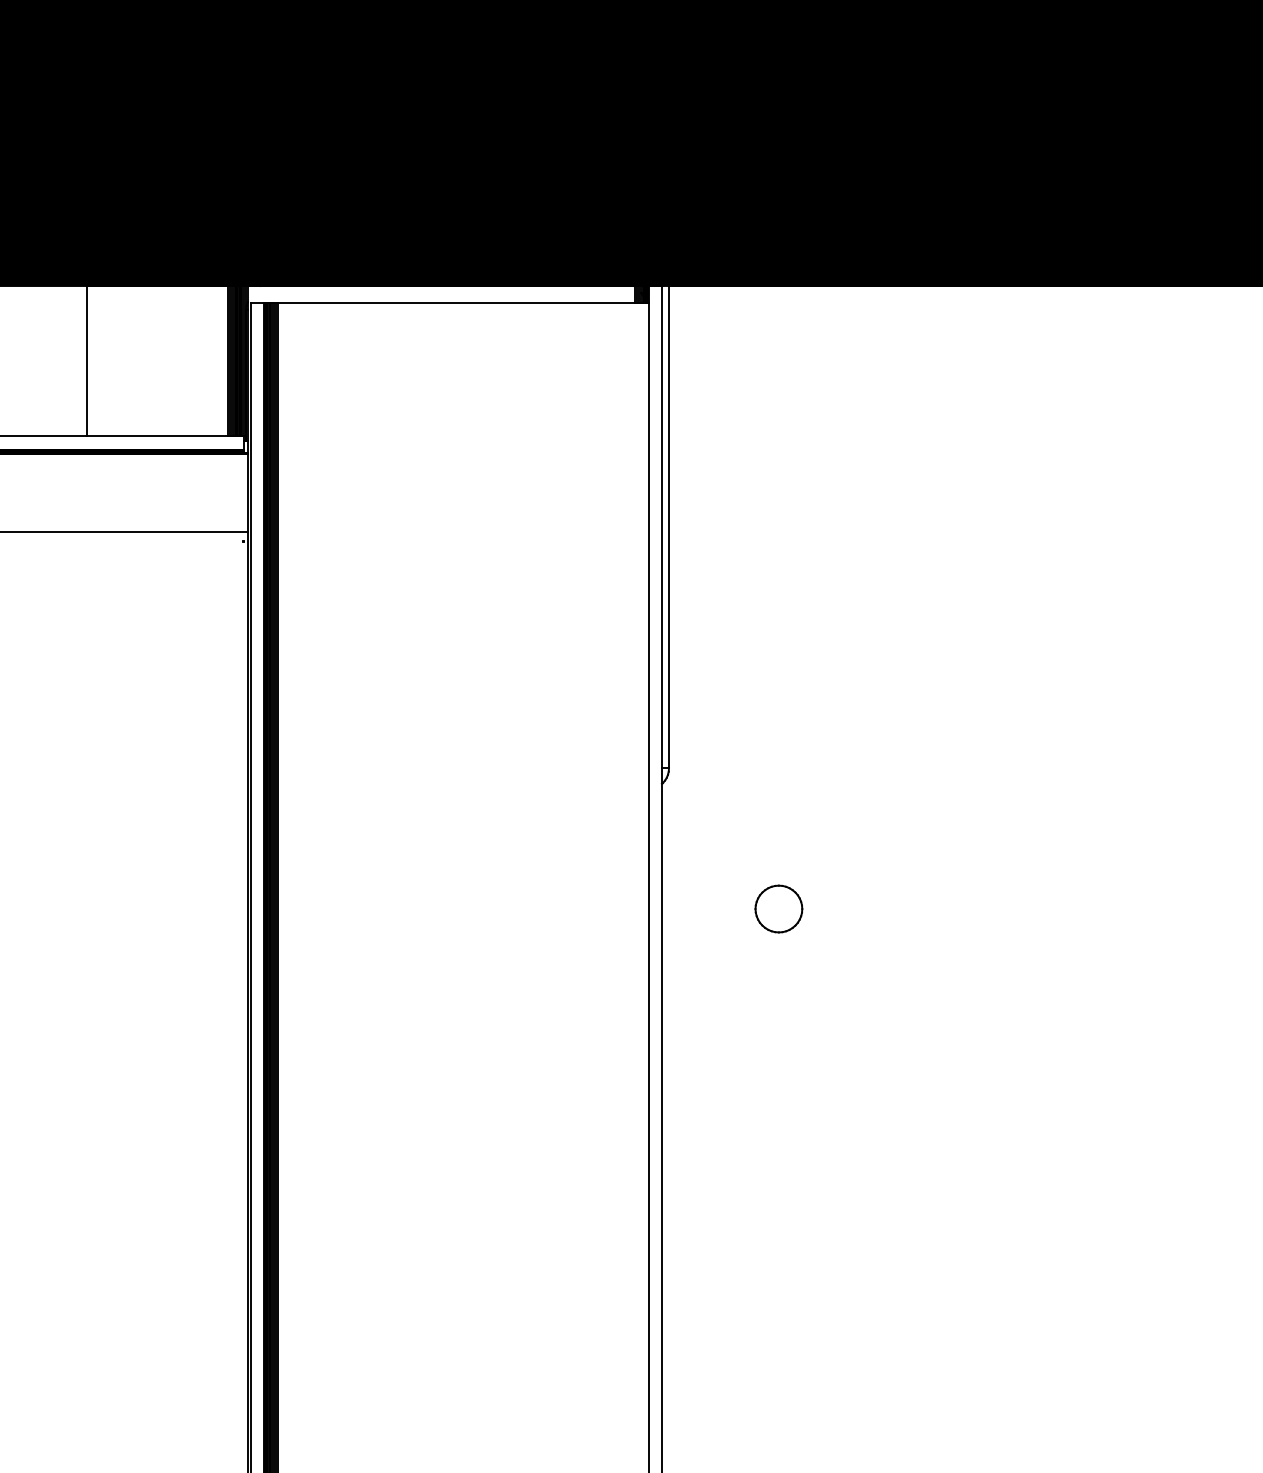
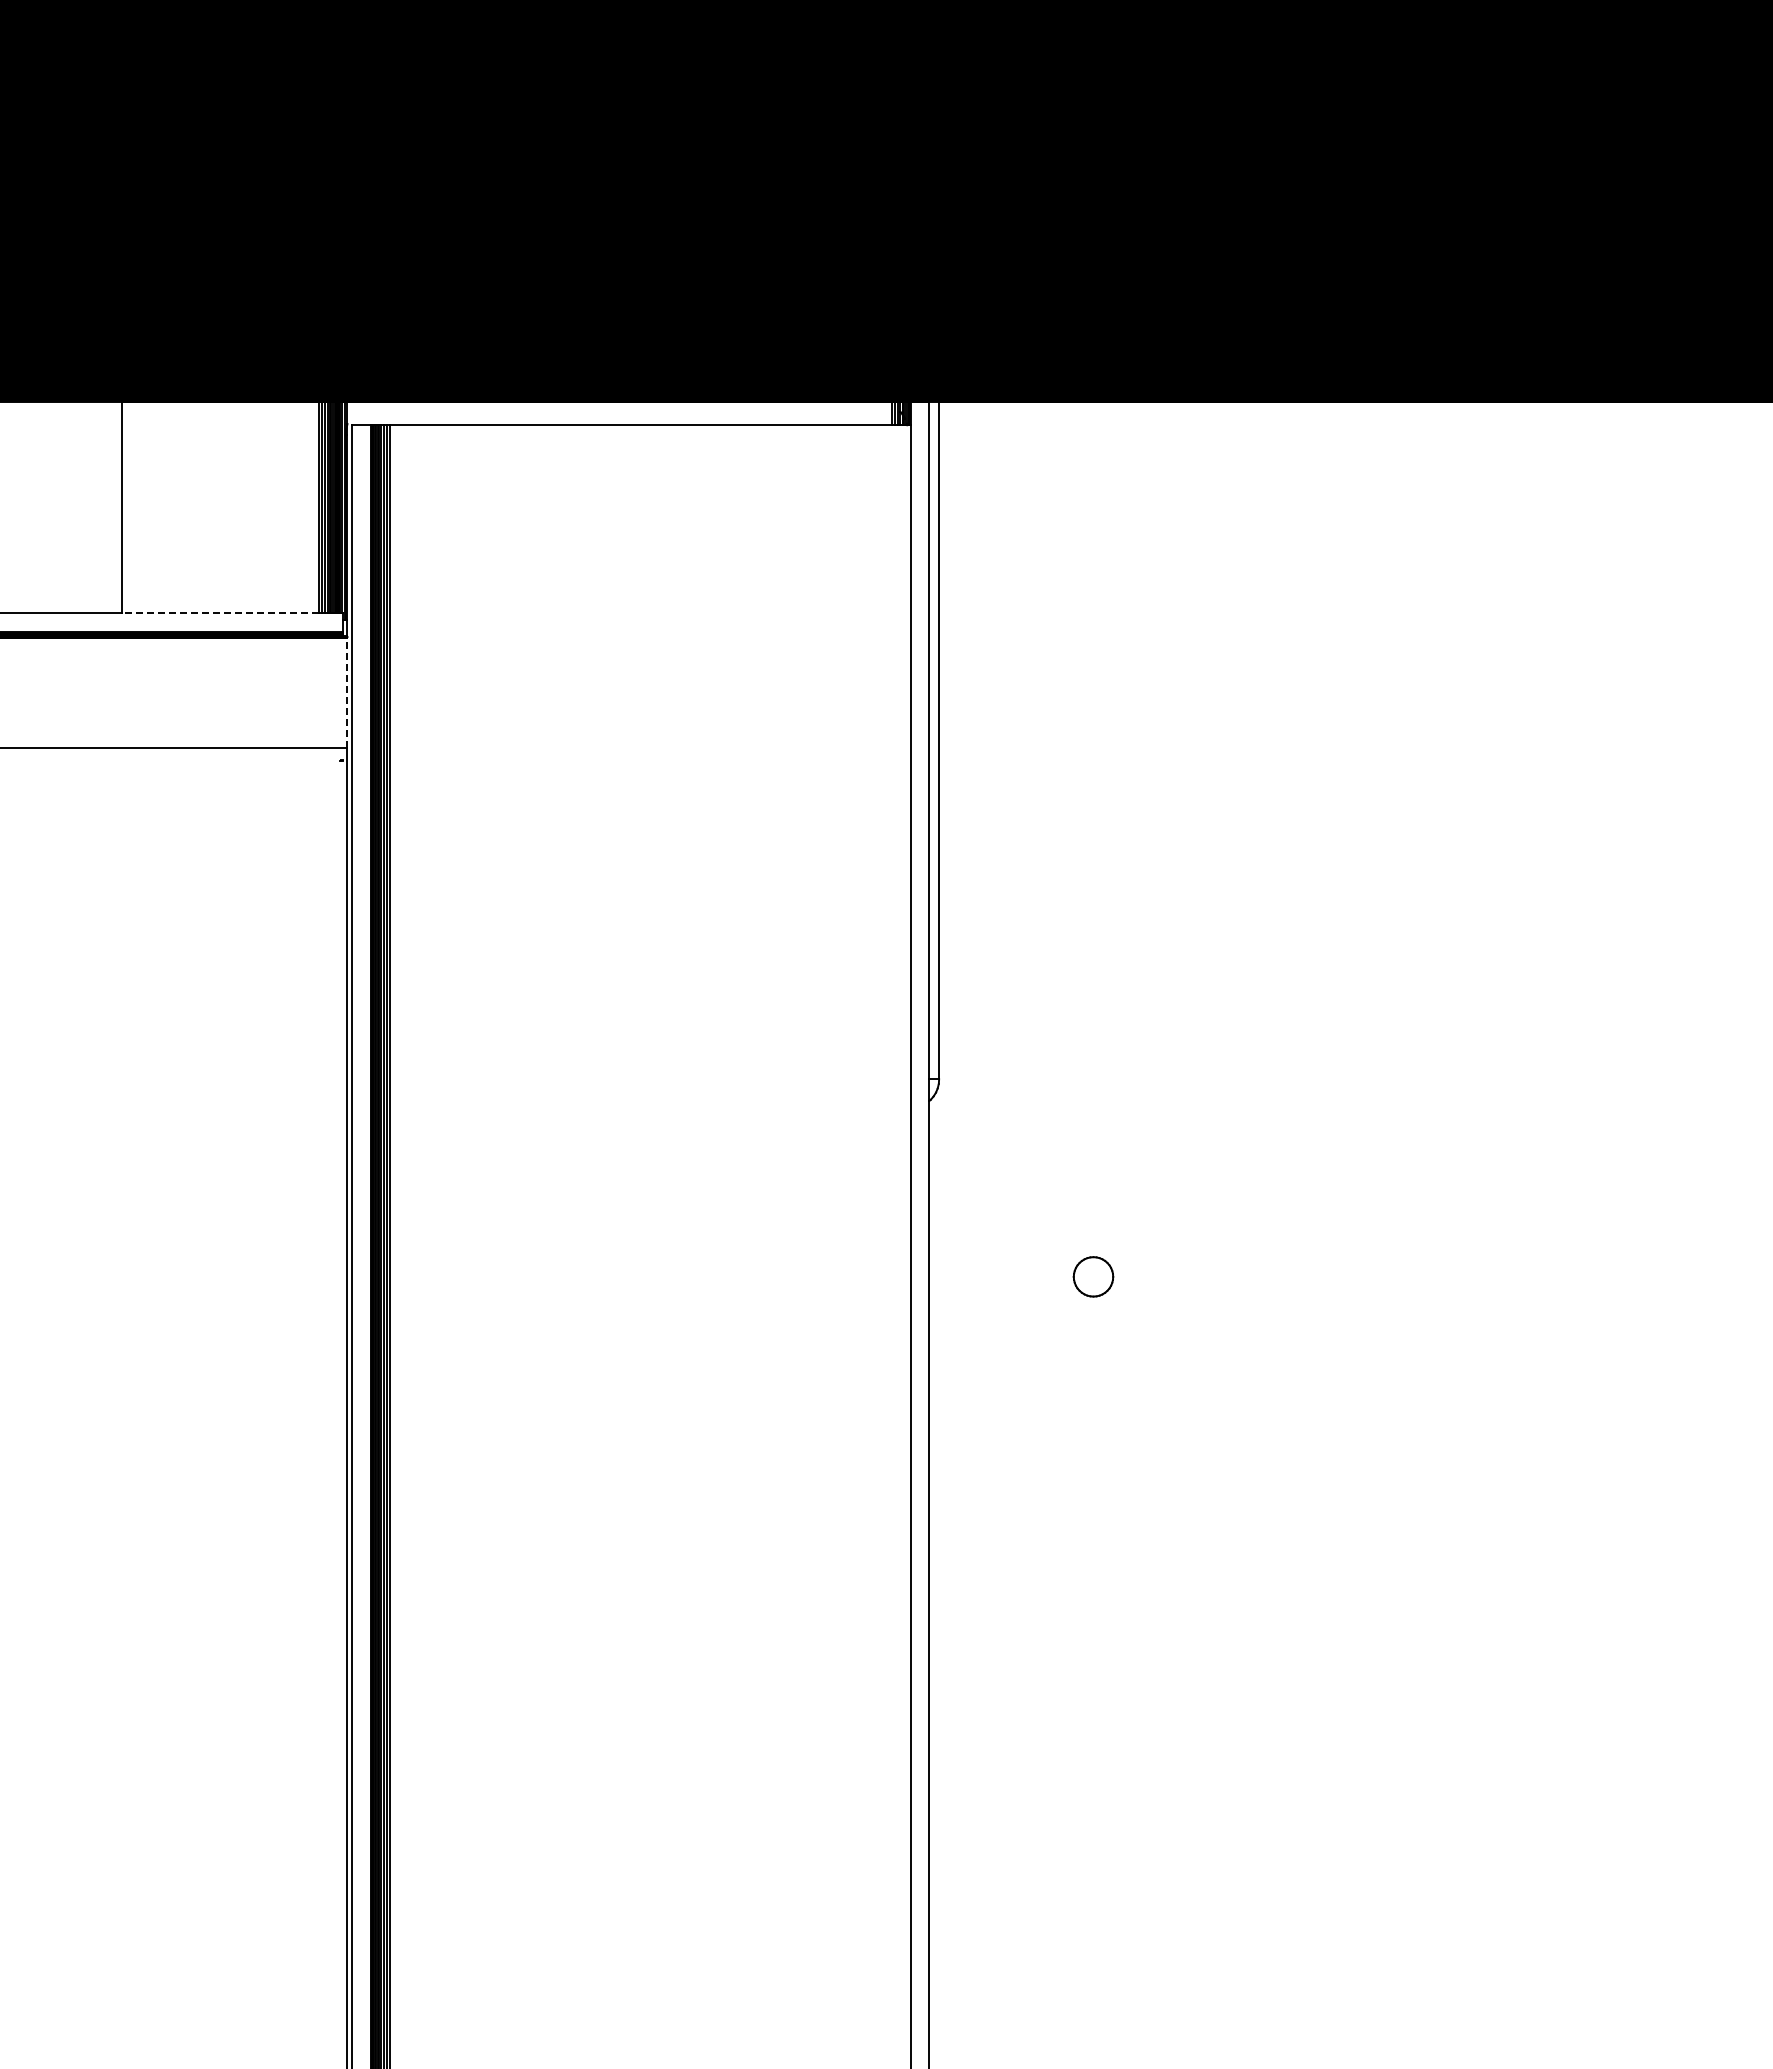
line: (157, 435) -> (220, 612), solid -> dashed
line: (247, 493) -> (347, 693), solid -> dashed
part: (778, 908) -> (1093, 1276), size x0.6

